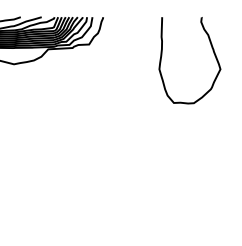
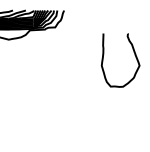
curve: (212, 52) -> (134, 55), moved

